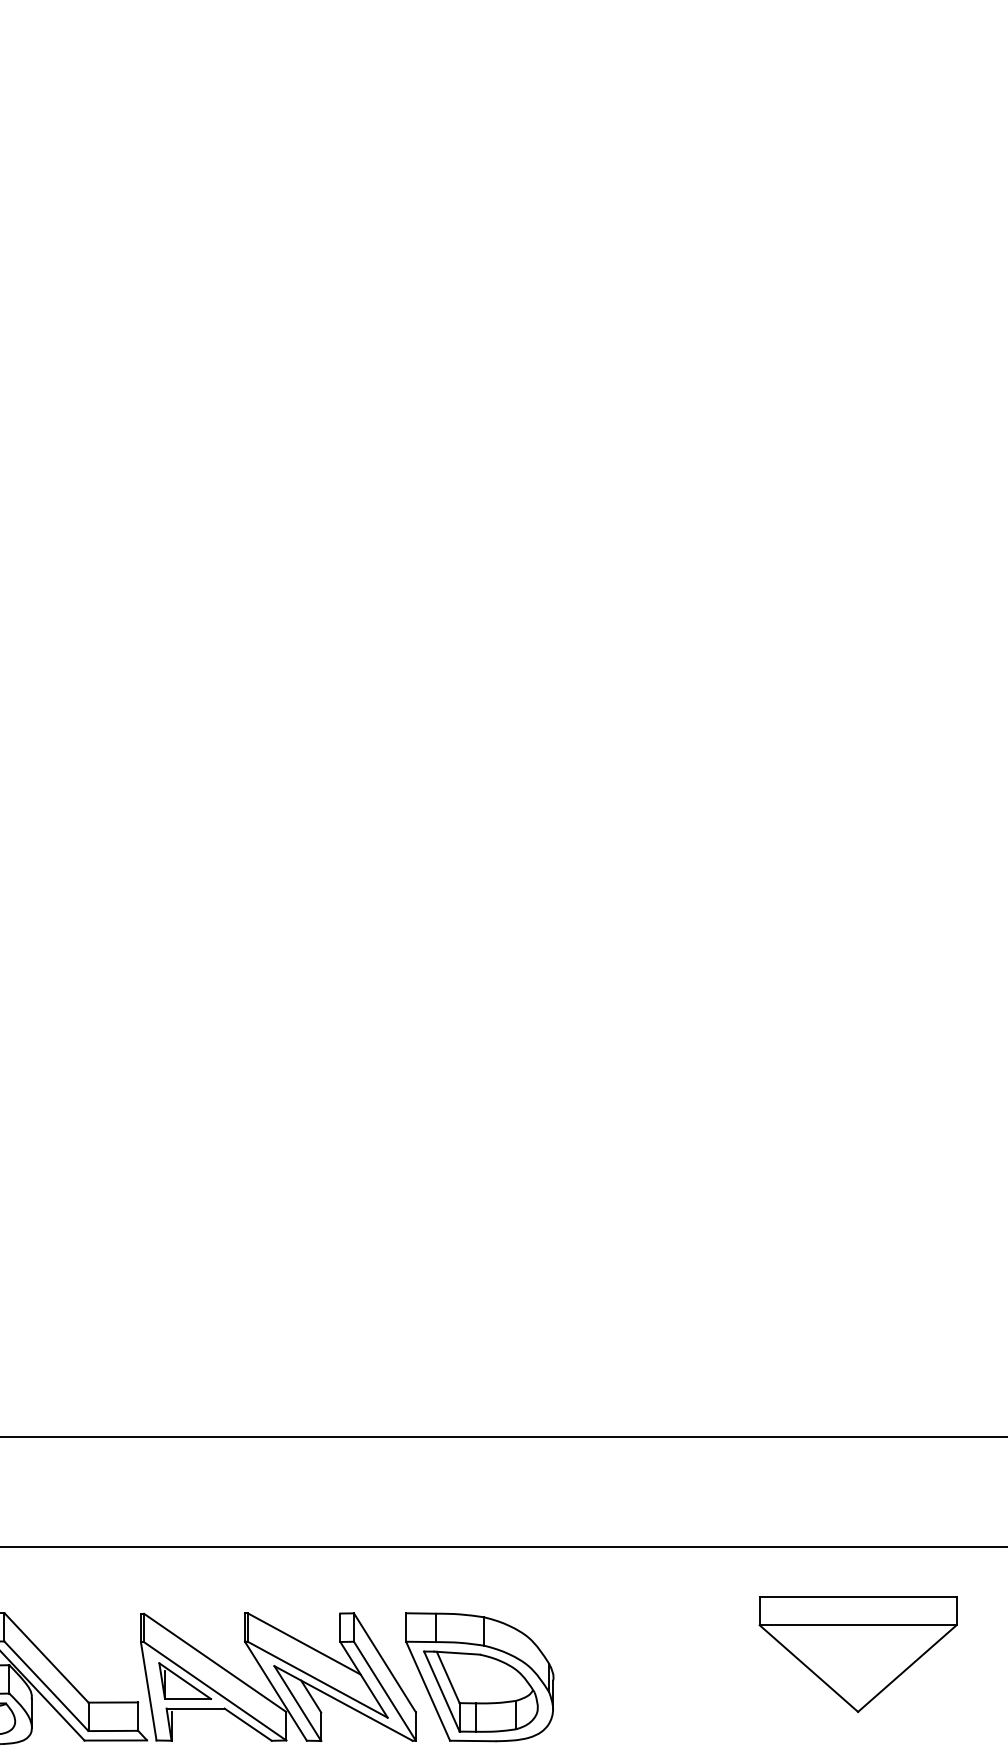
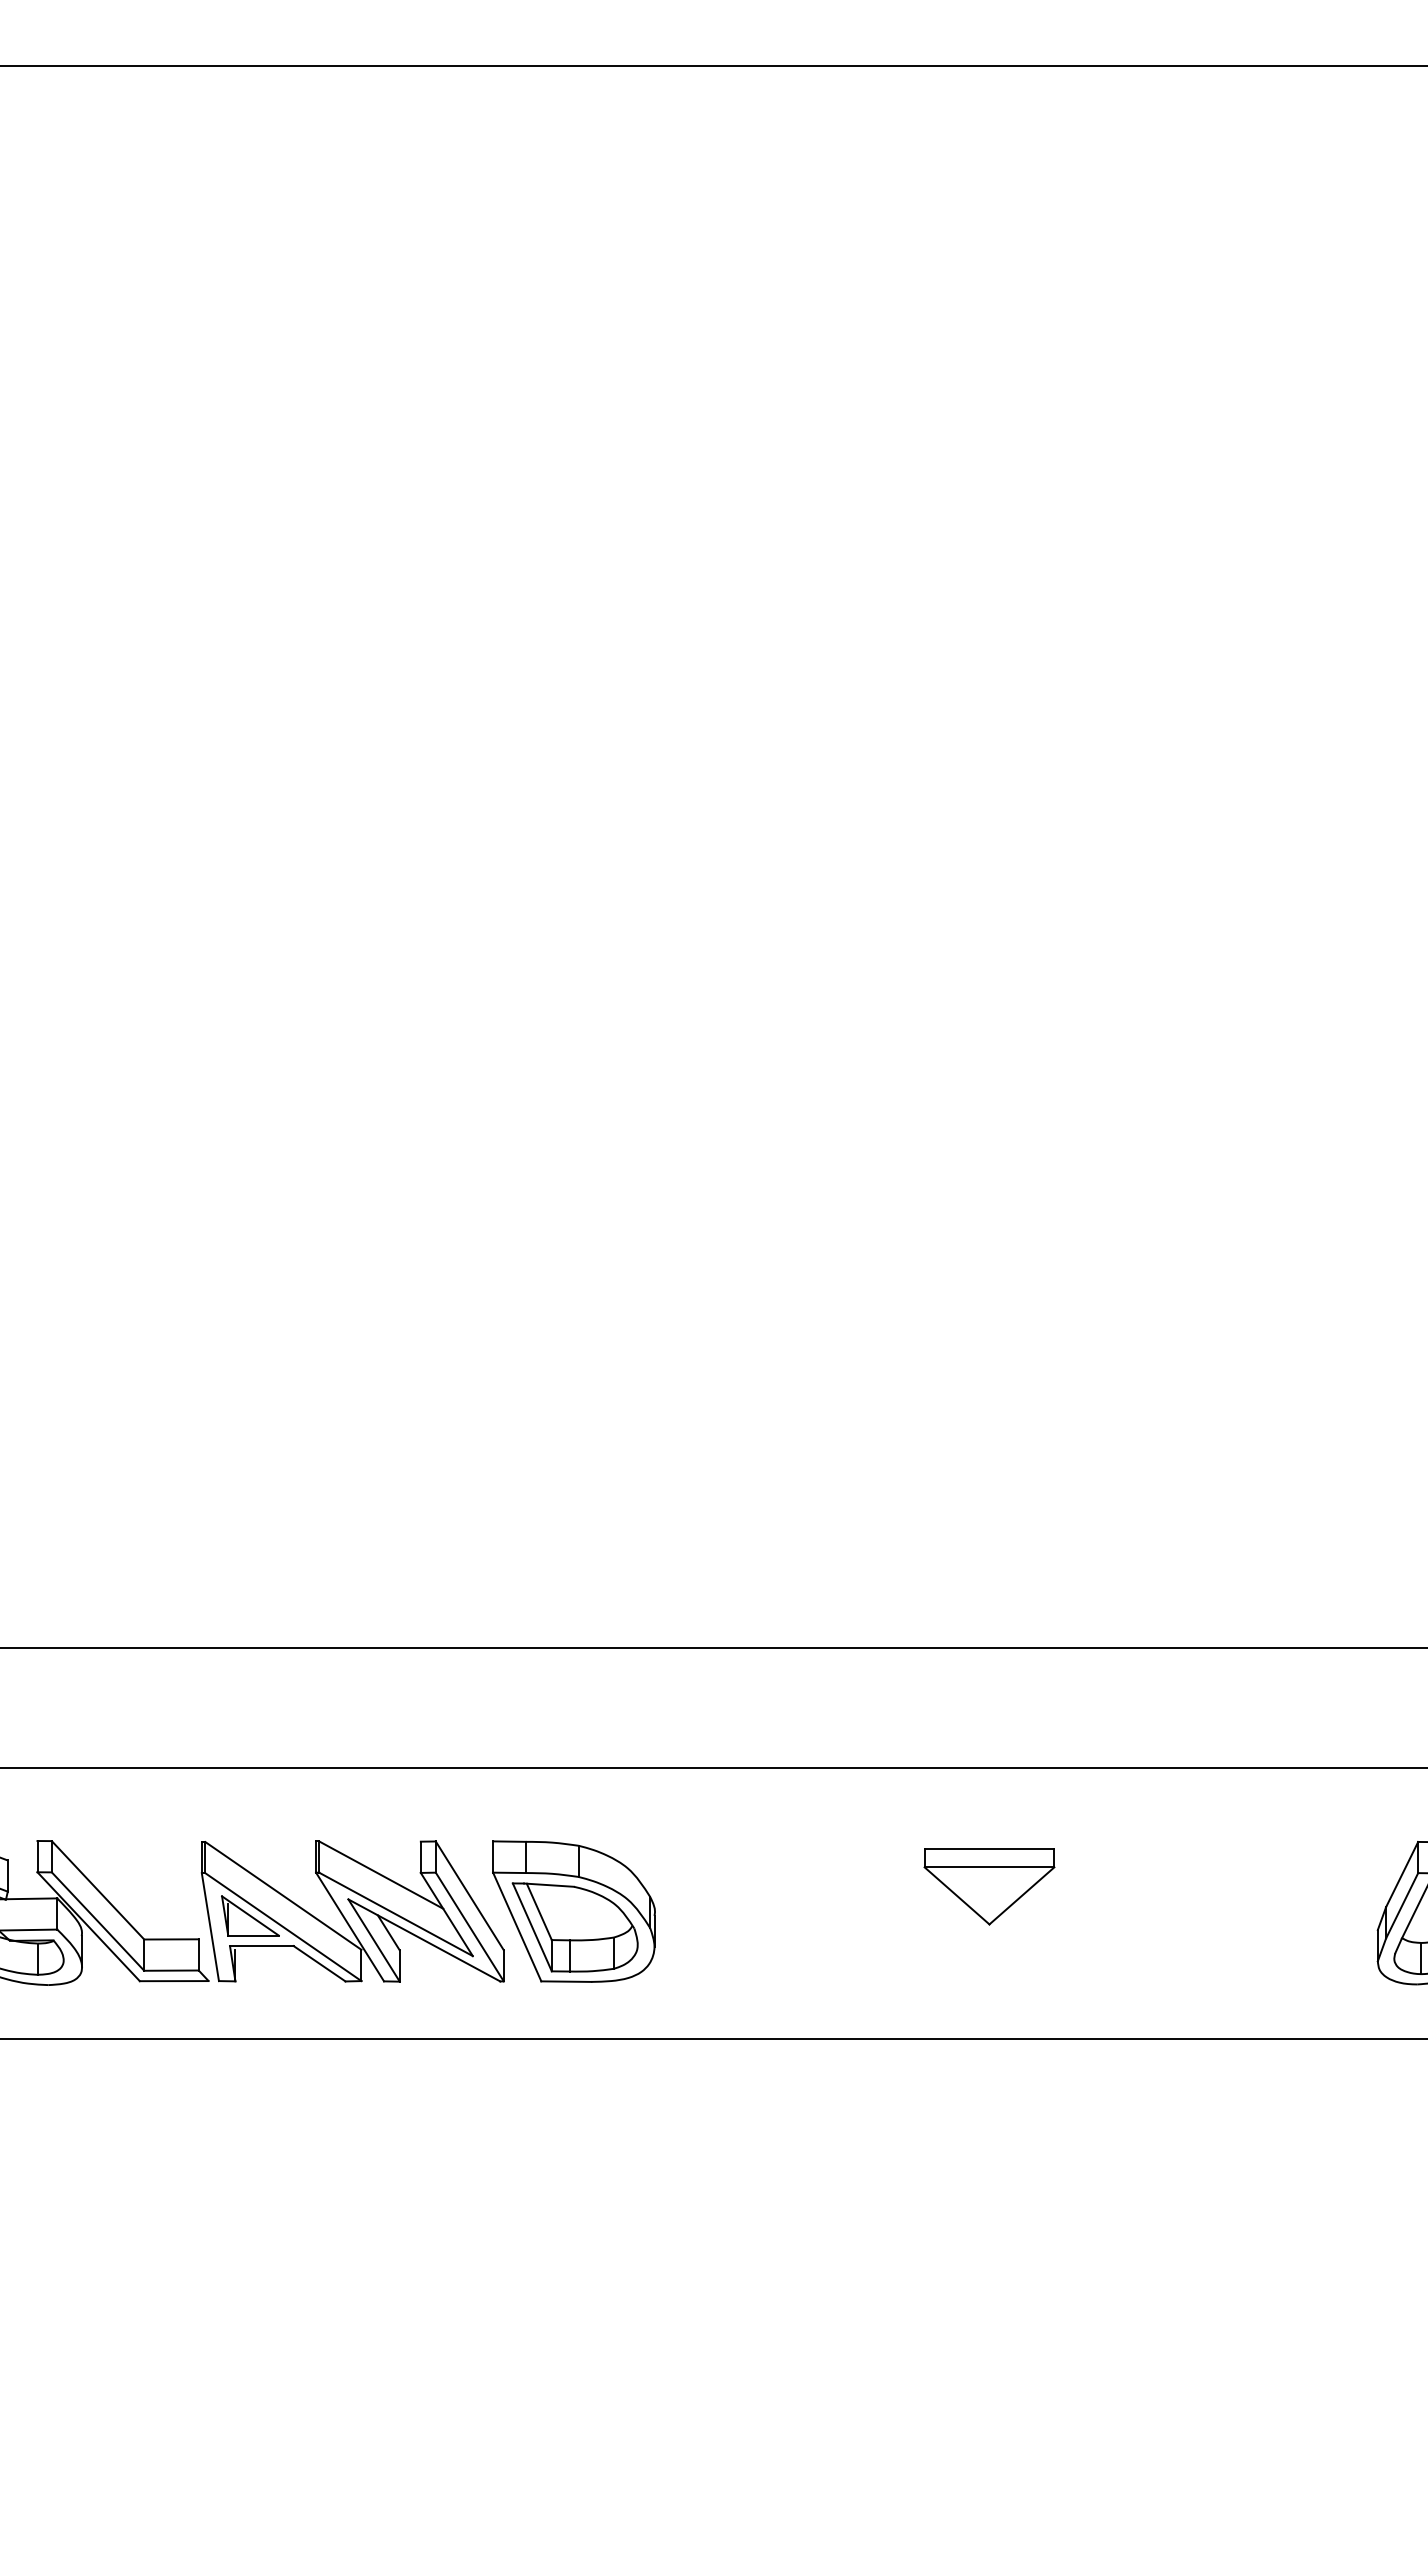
part: (858, 1654) -> (989, 1886), size x0.6

